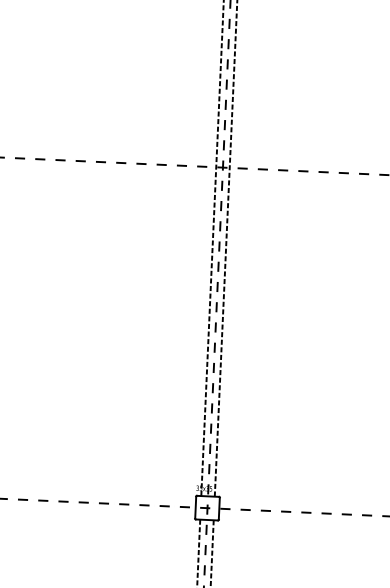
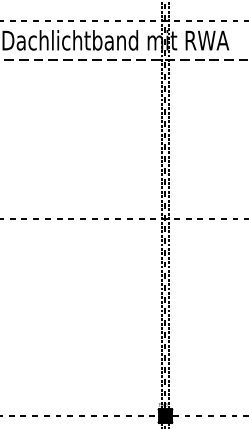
hatch: (207, 507) -> (165, 415), added

